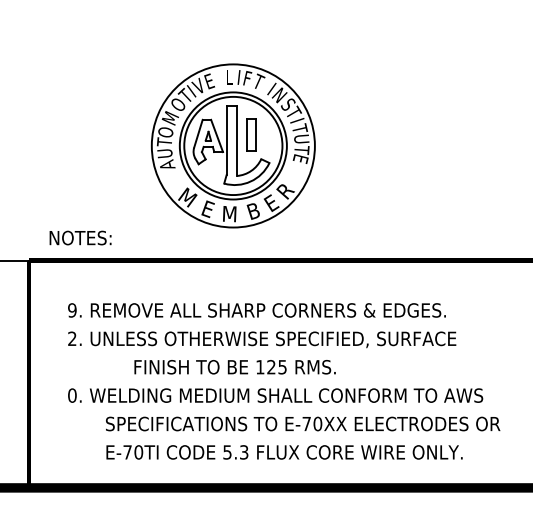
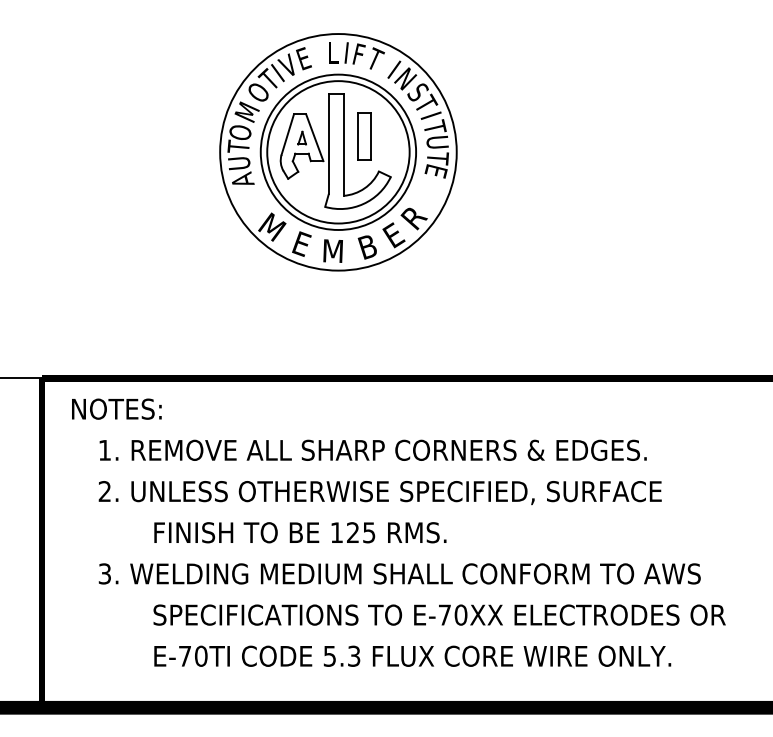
part: (232, 145) -> (337, 151), moved
text: (80, 237) -> (116, 408), moved
text: (72, 310) -> (105, 450), 9. -> 1.
text: (234, 367) -> (299, 533), moved
text: (72, 395) -> (105, 573), 0. -> 3.

